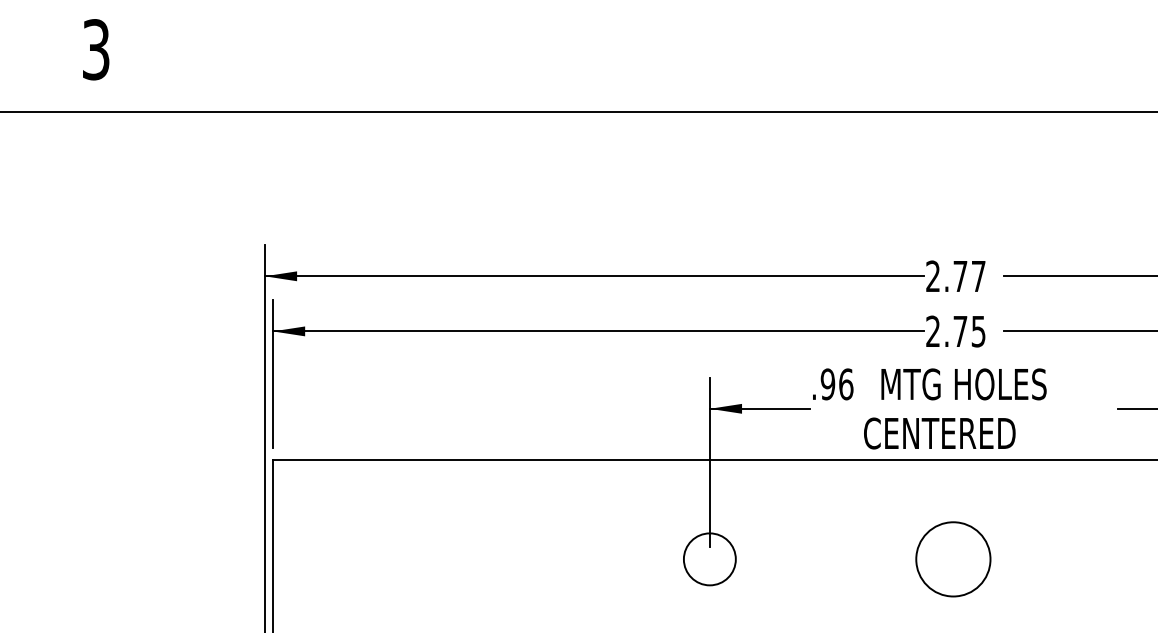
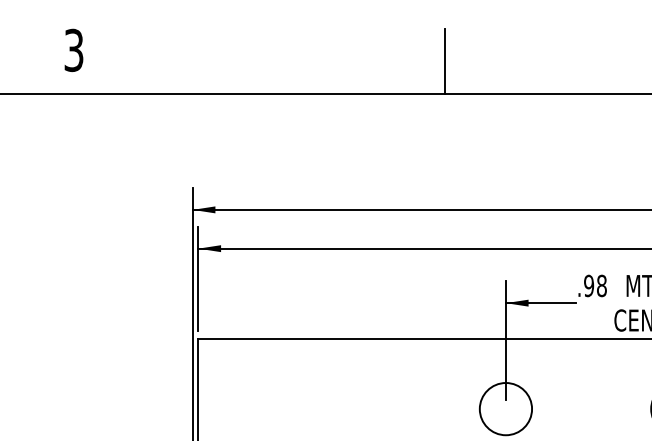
line: (622, 65) -> (444, 61), added
text: (846, 384) -> (602, 286), .96 -> .98
circle: (709, 559) -> (505, 409), size x1.43

